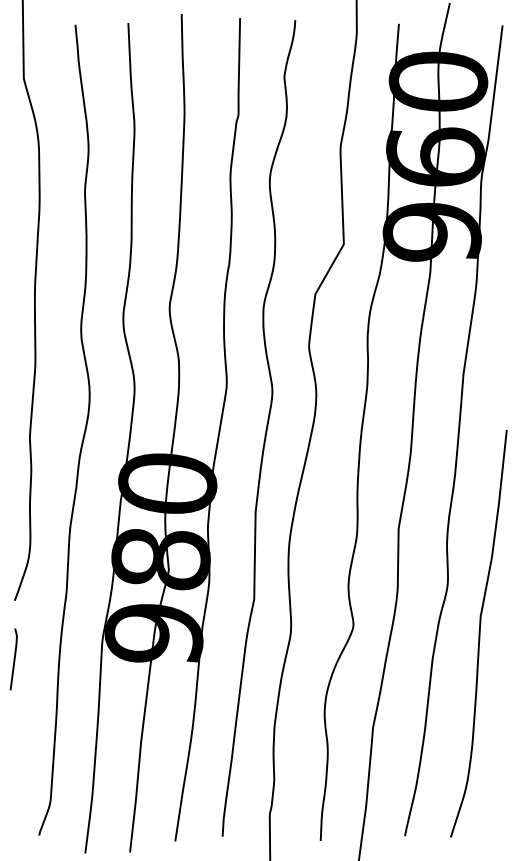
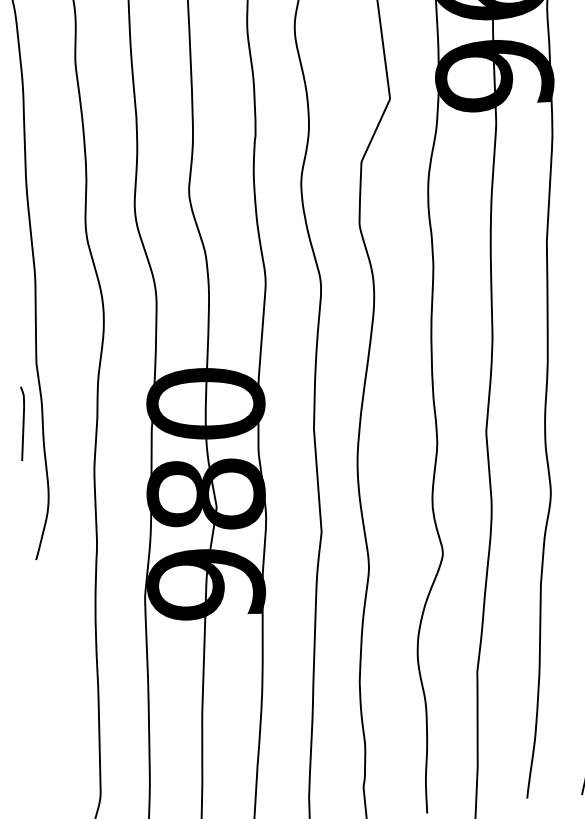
curve: (13, 659) -> (22, 423), moved

